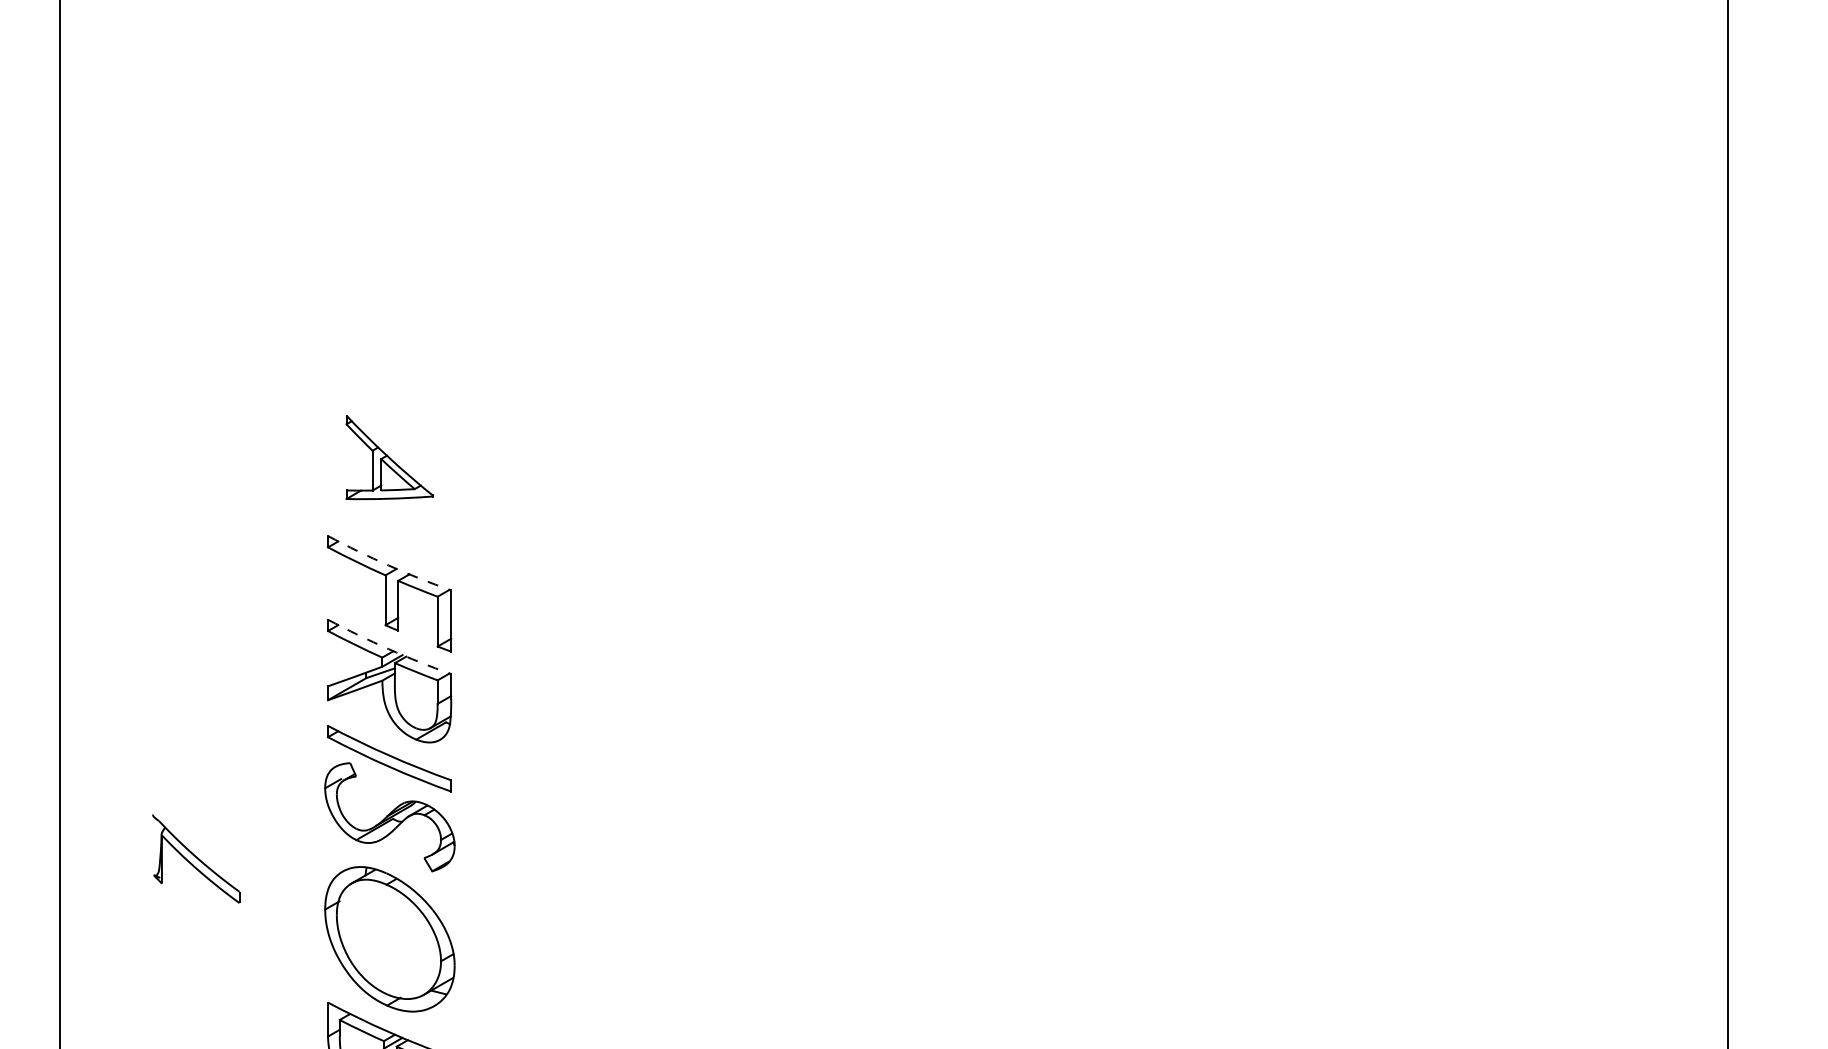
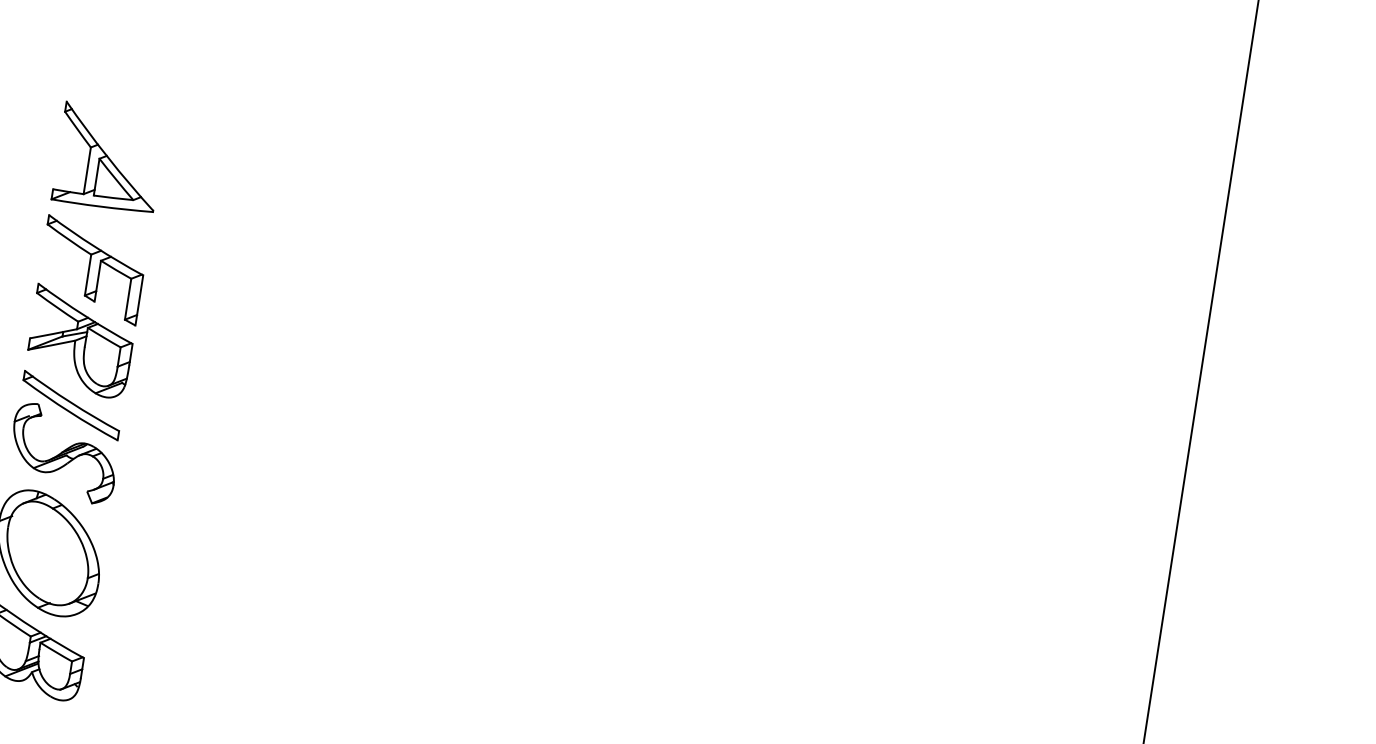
part: (389, 457) -> (109, 158), size x1.43
arc: (388, 565) -> (94, 246), dashed -> solid
arc: (388, 649) -> (84, 315), dashed -> solid

